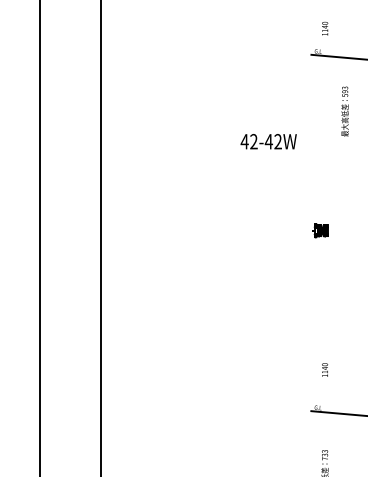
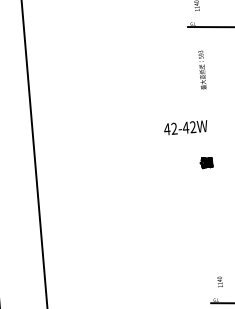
text: (344, 111) -> (201, 70), moved
text: (268, 141) -> (185, 127), moved
text: (324, 369) -> (219, 281), moved

